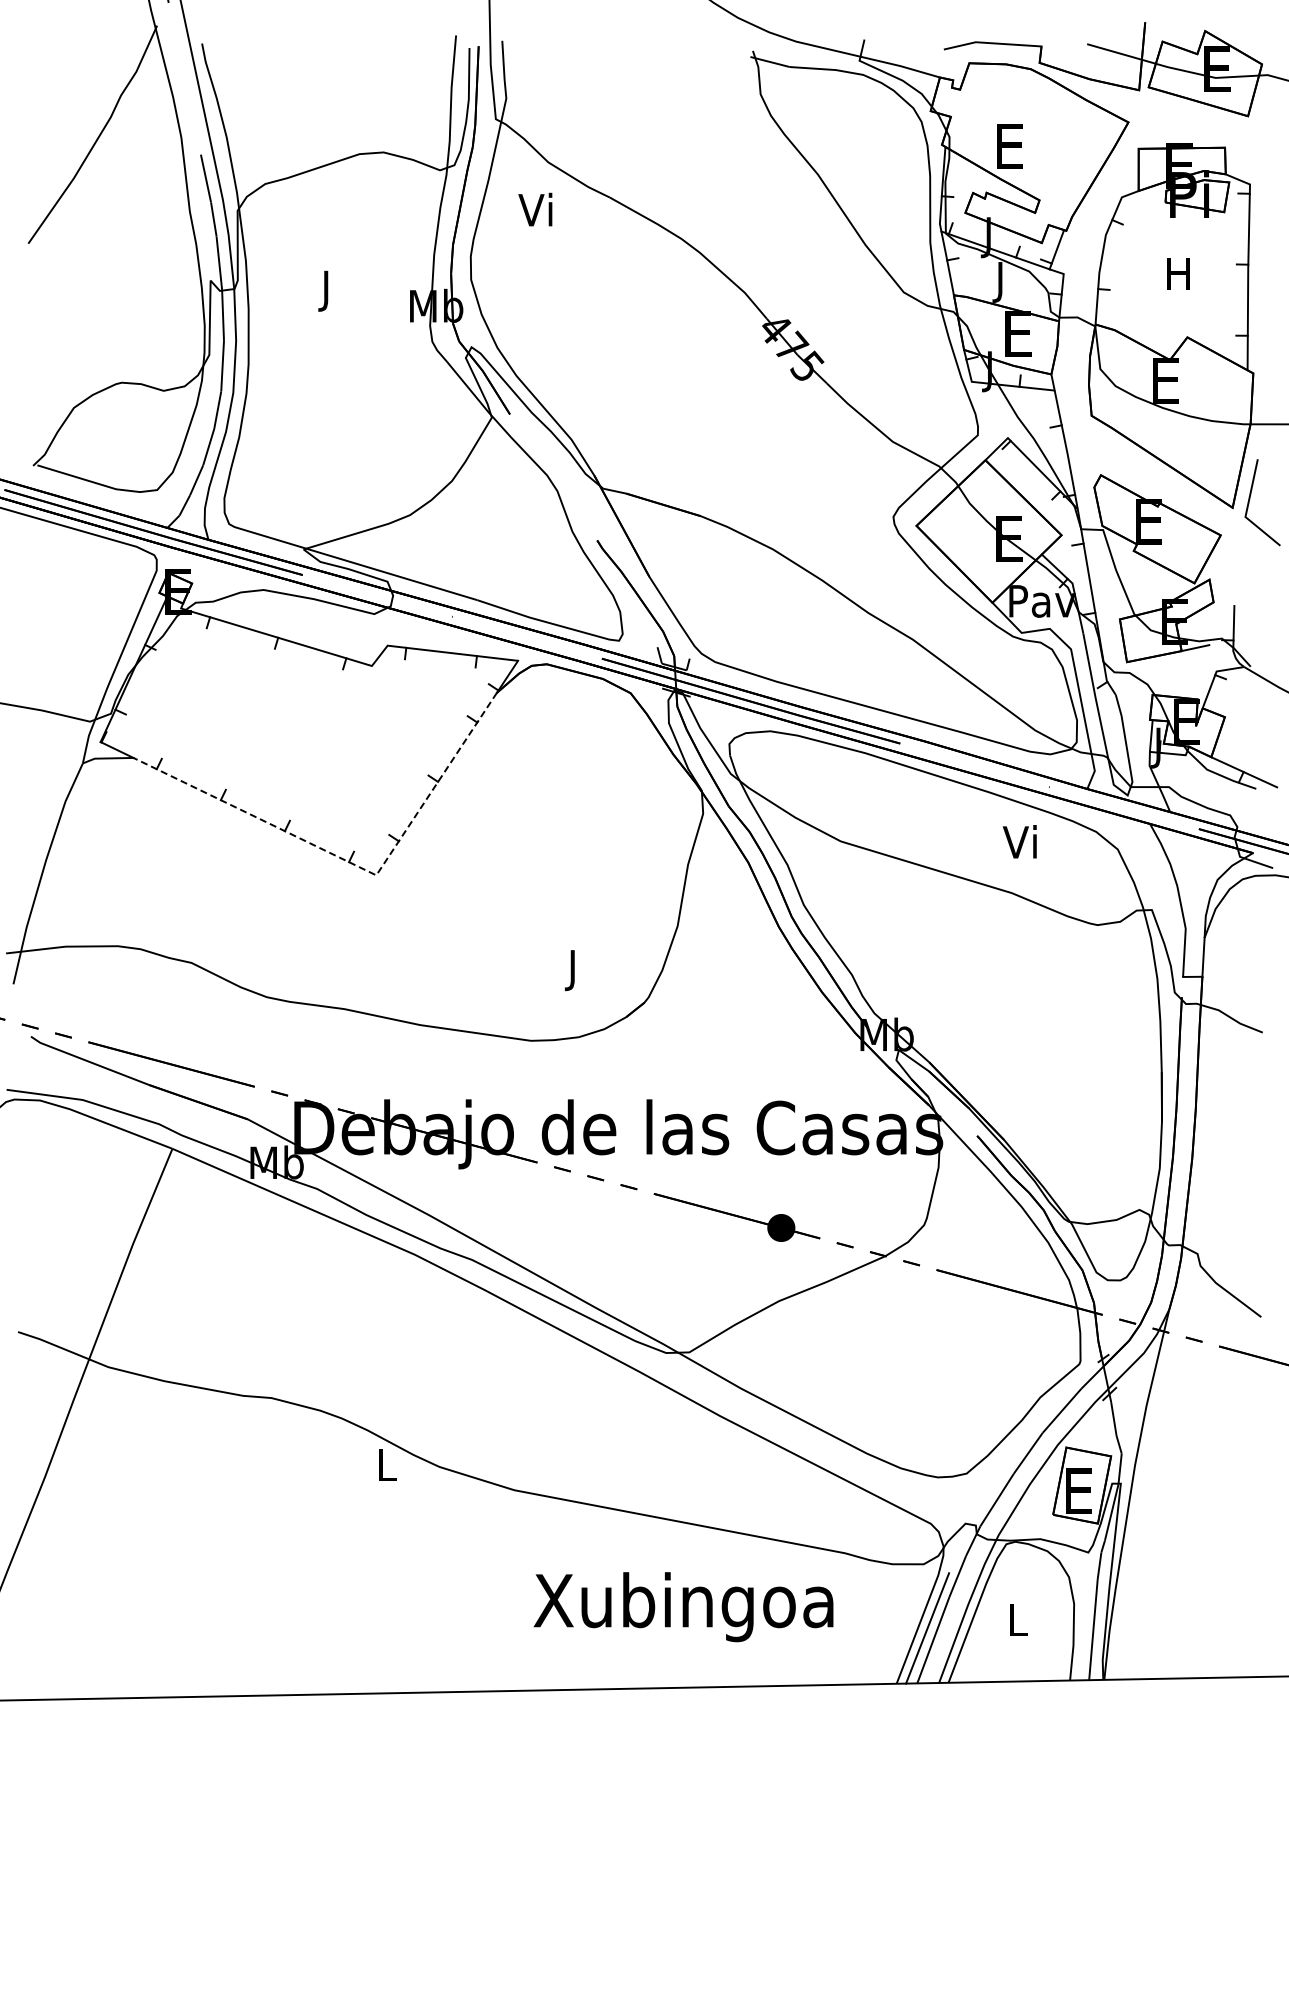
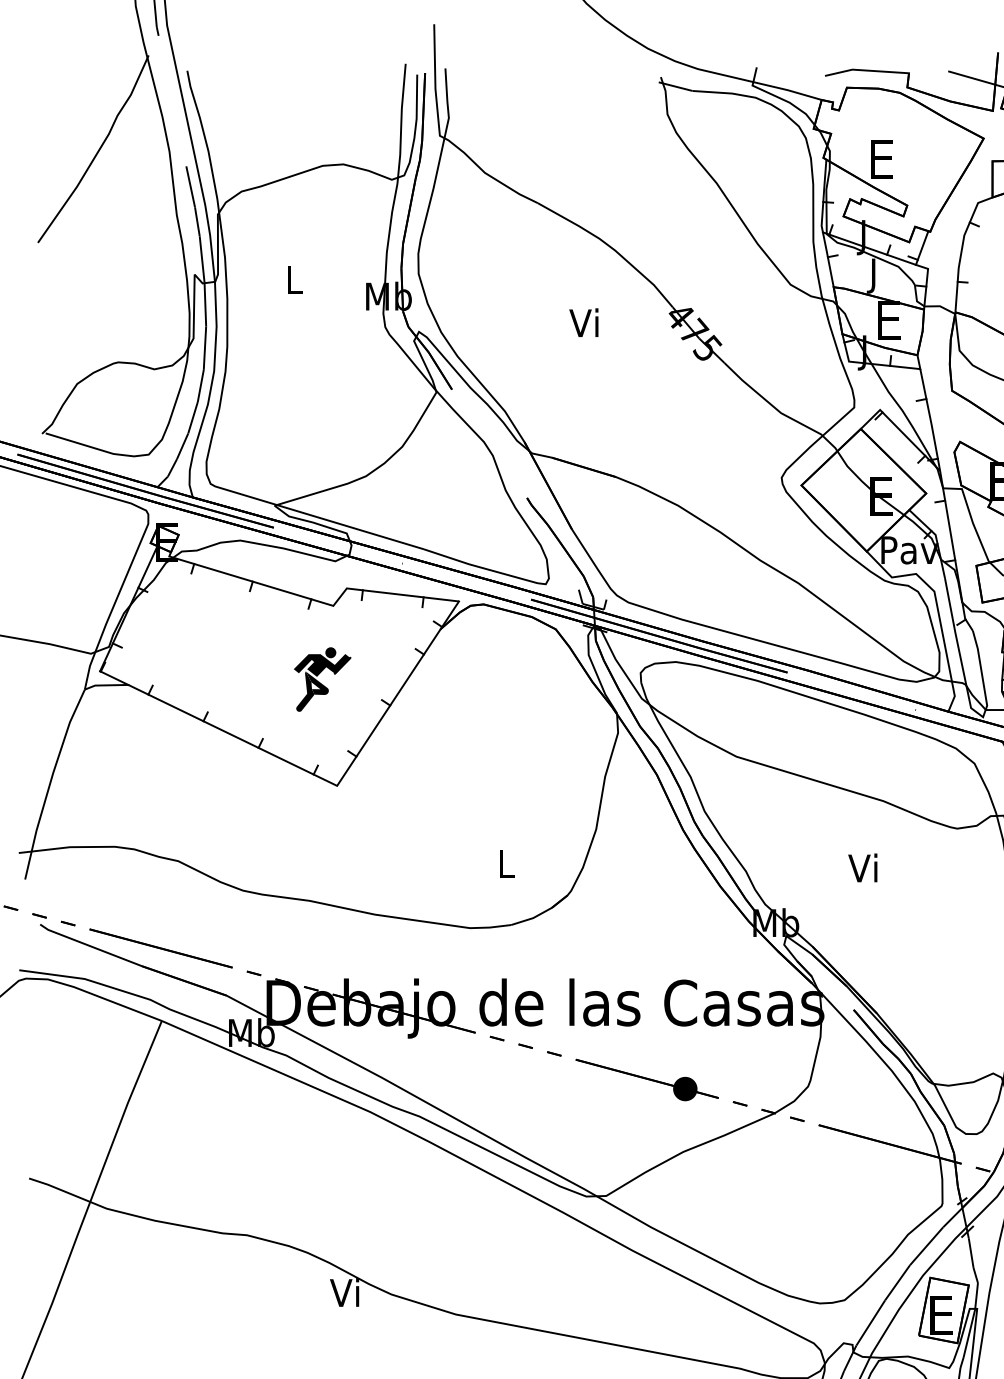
text: (535, 209) -> (584, 322), moved
text: (327, 290) -> (295, 283), J -> L
part: (359, 751) -> (322, 679), added
text: (1019, 841) -> (862, 867), moved
line: (353, 864) -> (317, 776), dashed -> solid
text: (573, 970) -> (506, 867), J -> L
text: (384, 1464) -> (344, 1292), L -> Vi

